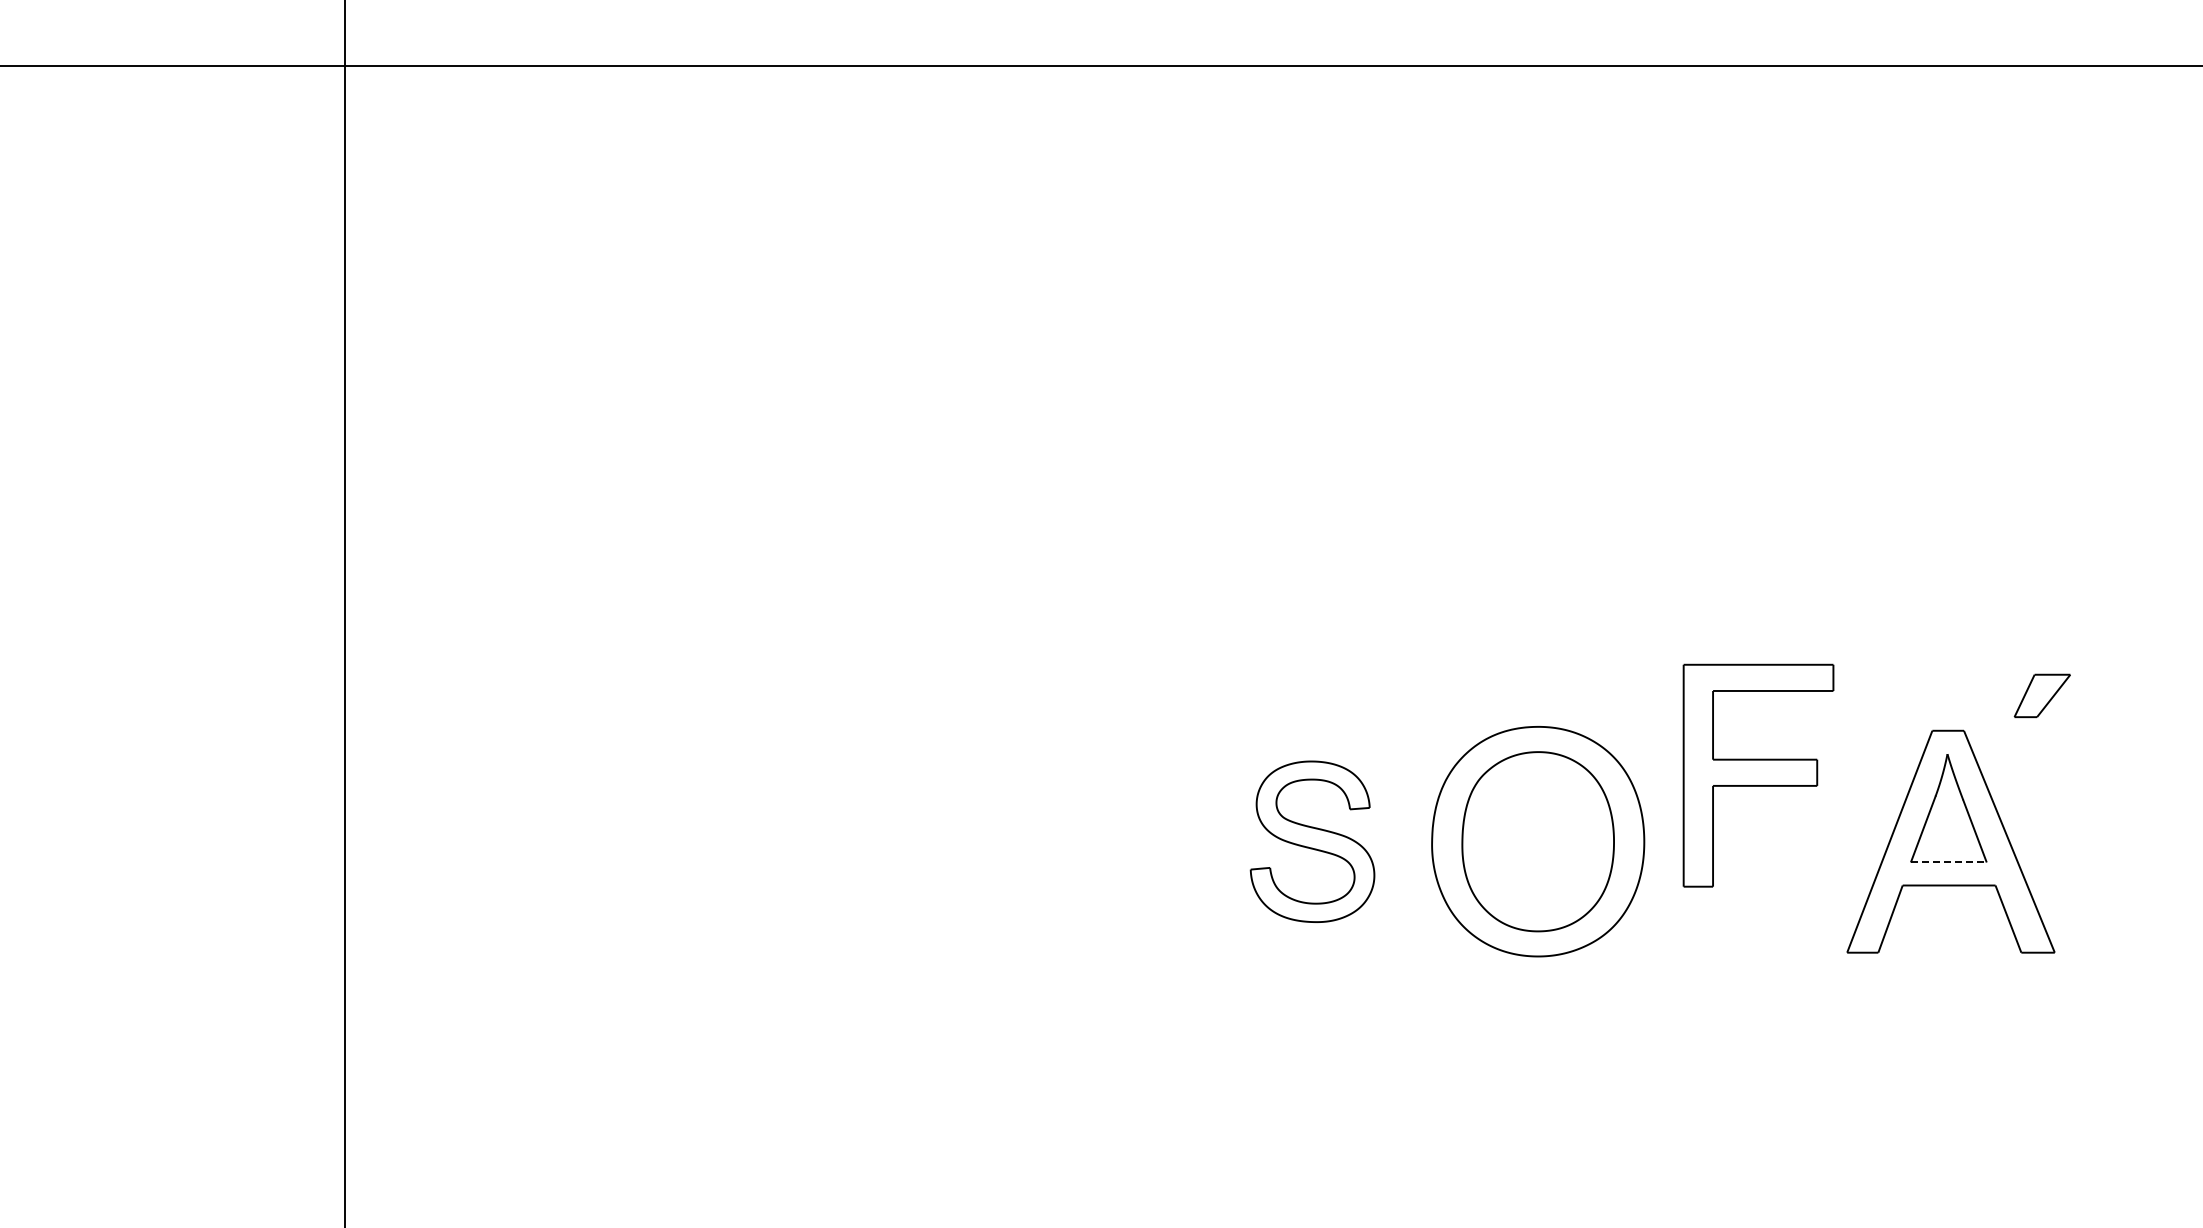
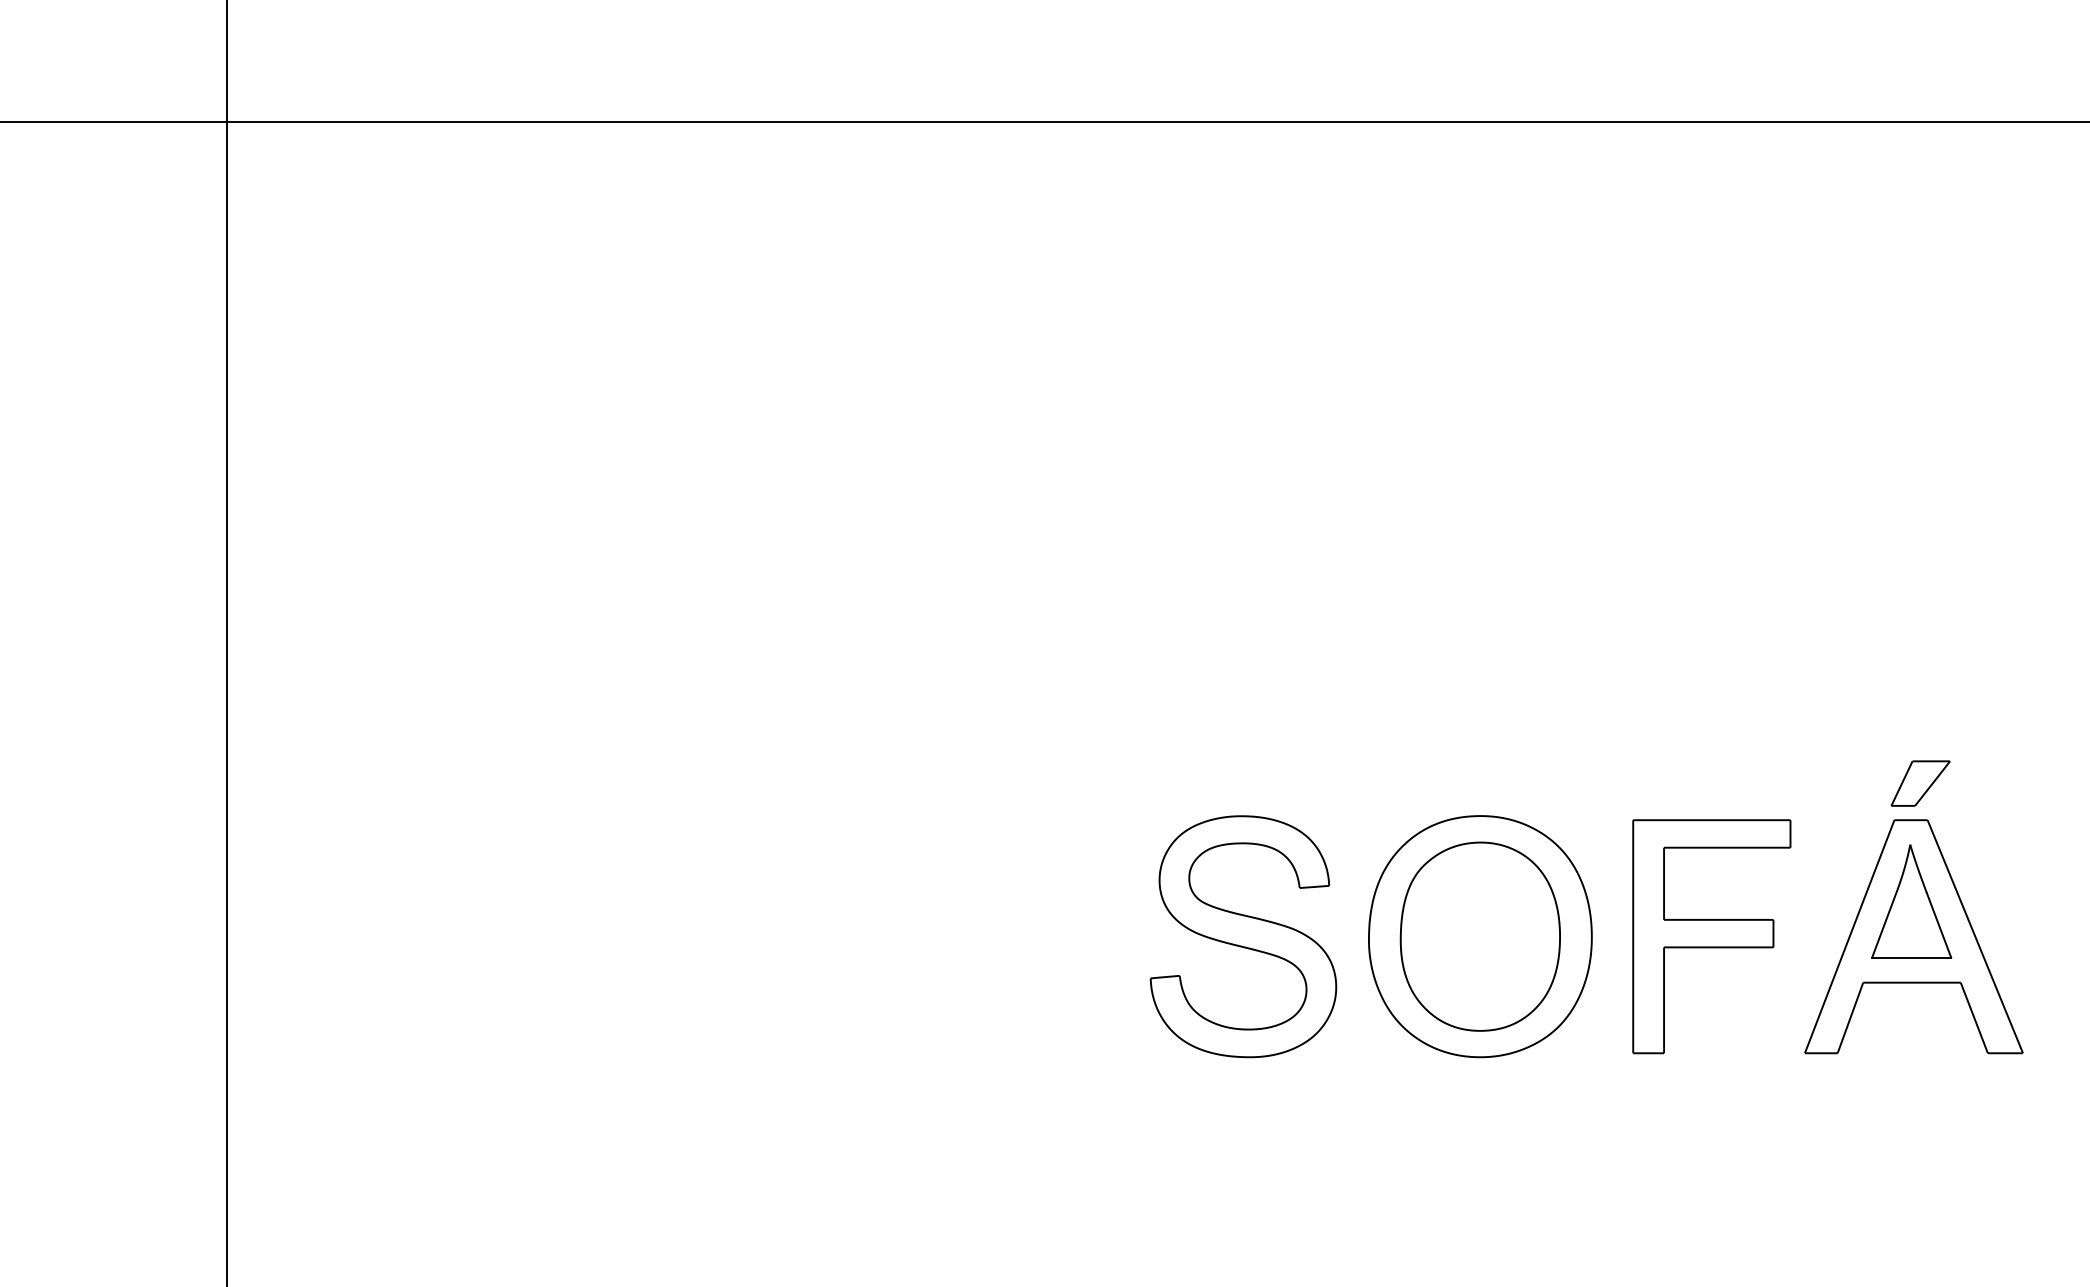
part: (2041, 695) -> (1919, 783), moved
part: (1758, 775) -> (1711, 936), moved
part: (1312, 841) -> (1243, 936), size x1.43
line: (1948, 861) -> (1911, 957), dashed -> solid

